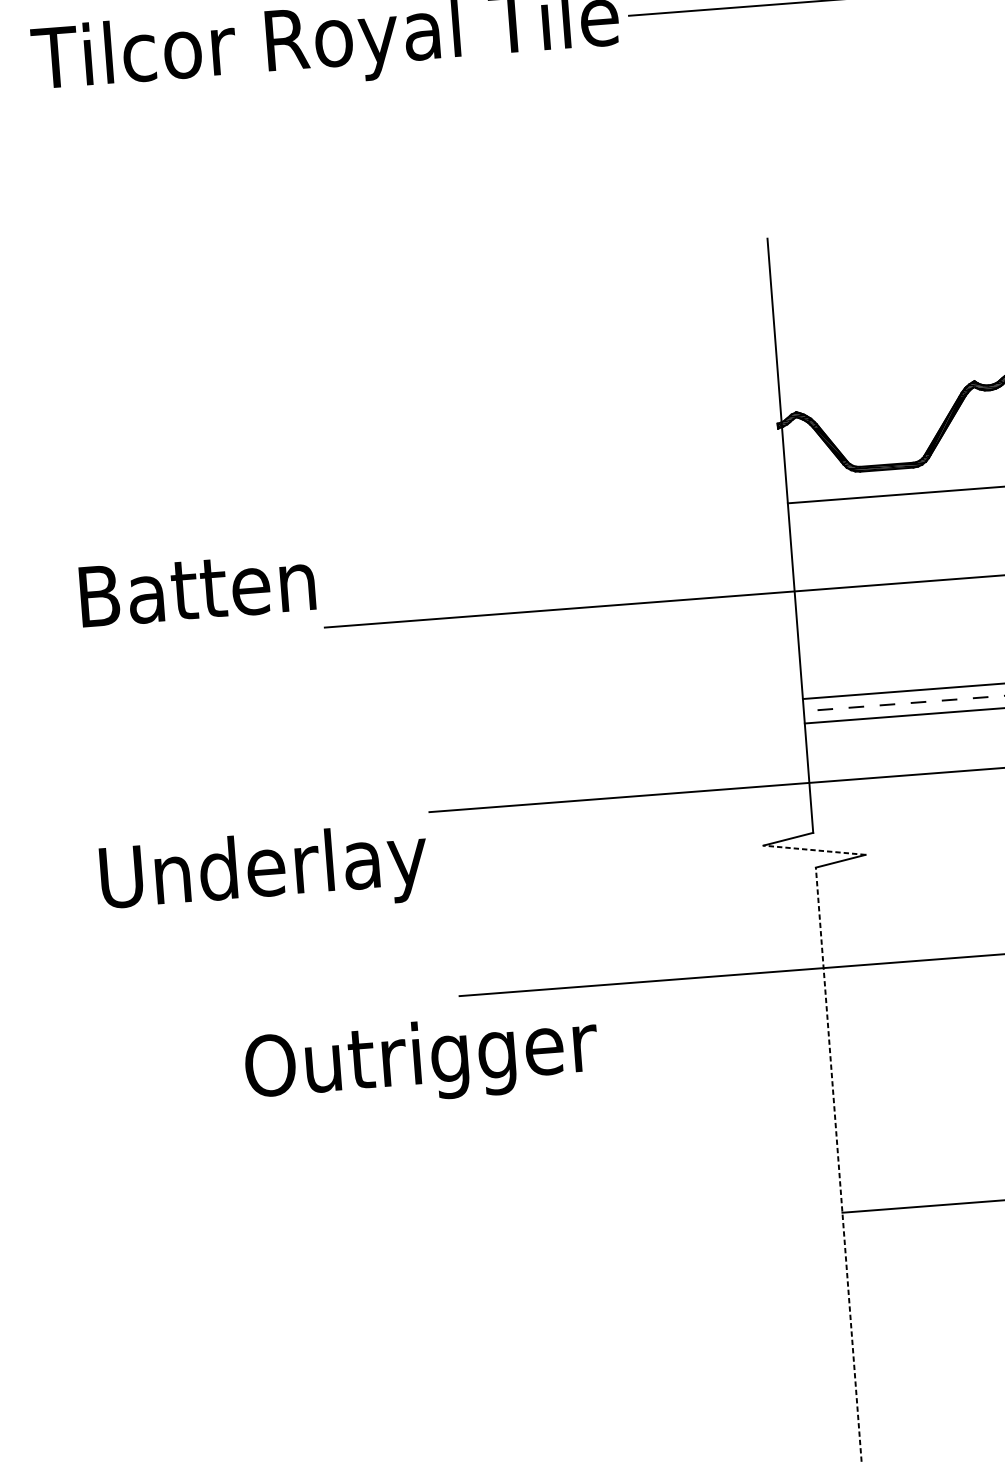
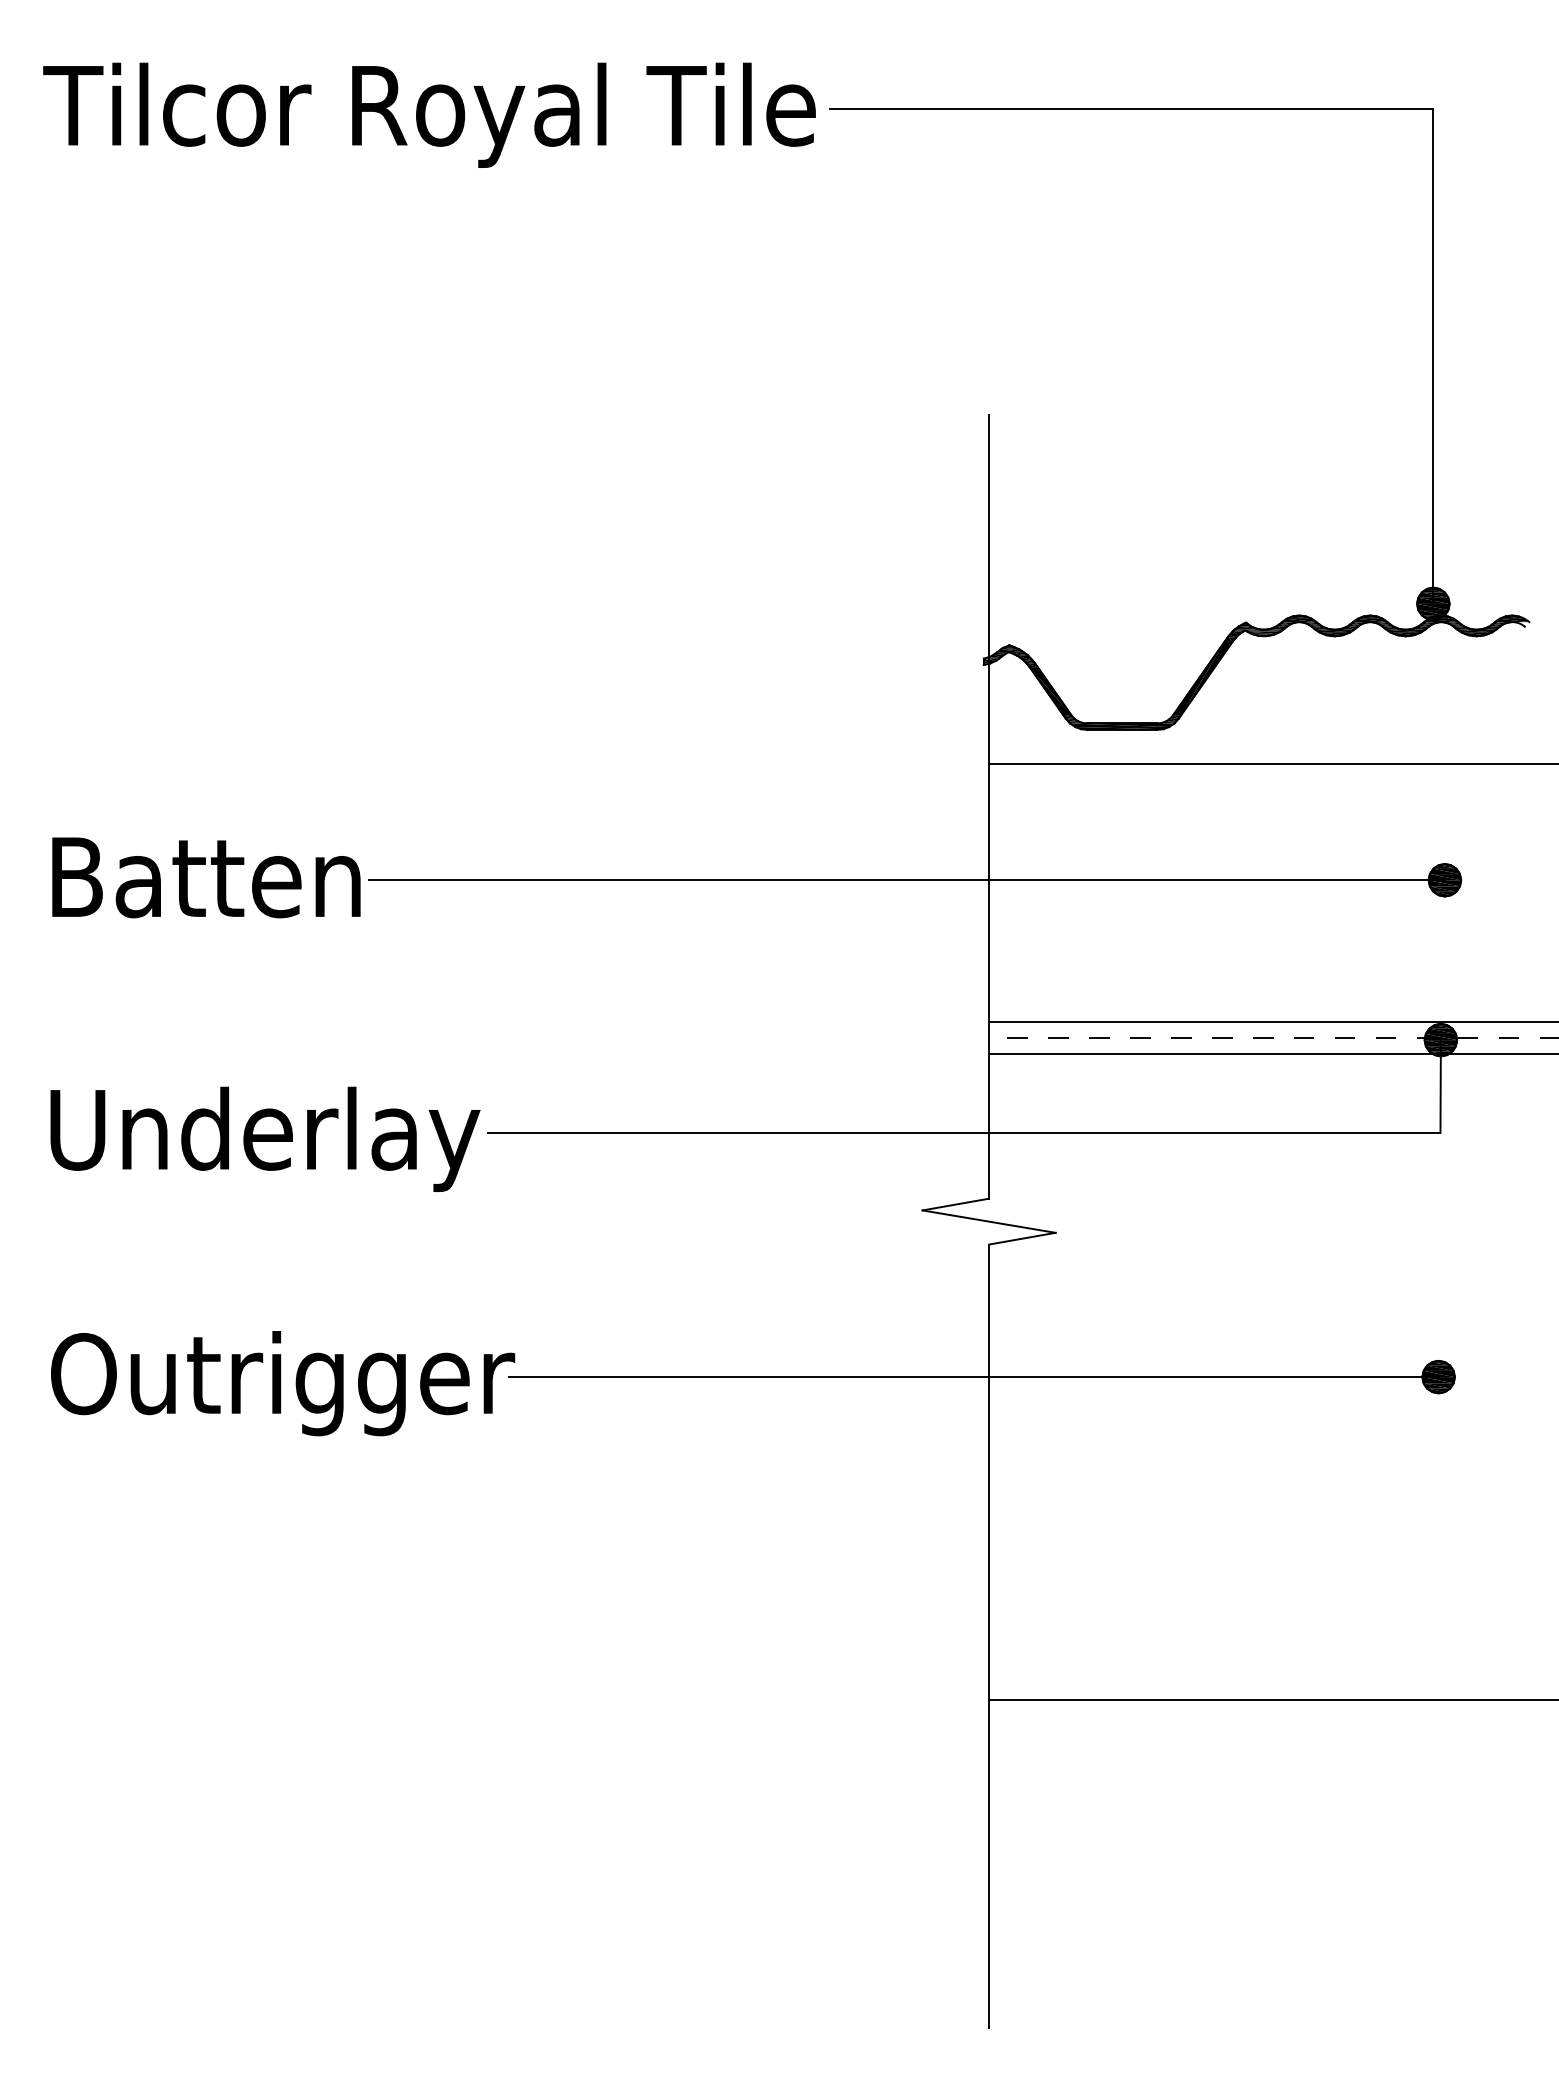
text: (197, 588) -> (206, 877), moved
line: (814, 850) -> (988, 1221), dashed -> solid
text: (264, 872) -> (265, 1138), moved
text: (422, 1061) -> (283, 1383), moved
line: (839, 1164) -> (989, 1636), dashed -> solid

